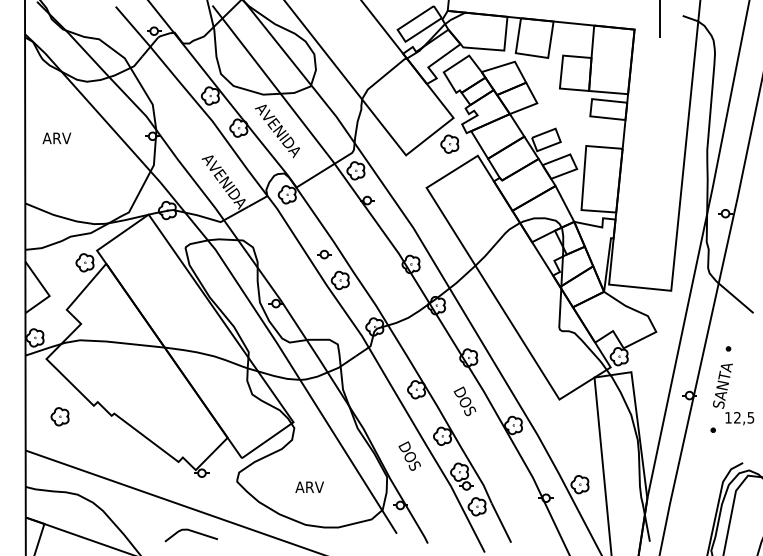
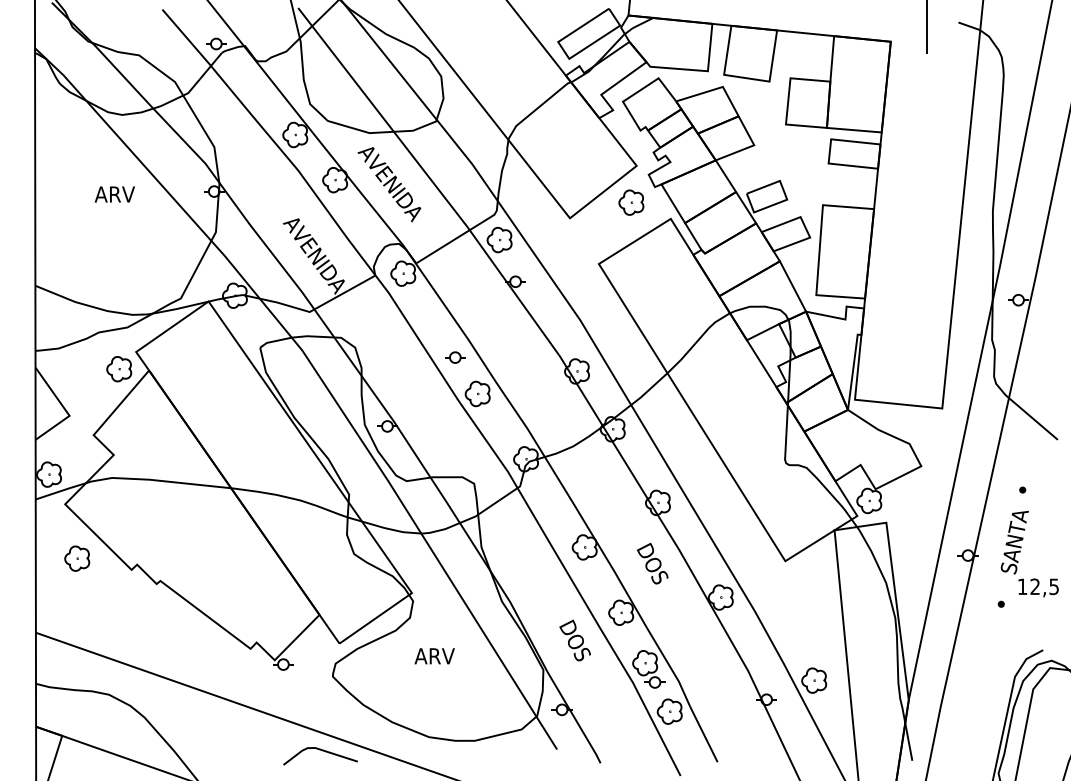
text: (56, 138) -> (114, 194), moved
part: (59, 416) -> (76, 558), moved
text: (309, 486) -> (434, 655), moved
line: (192, 532) -> (322, 752), moved

